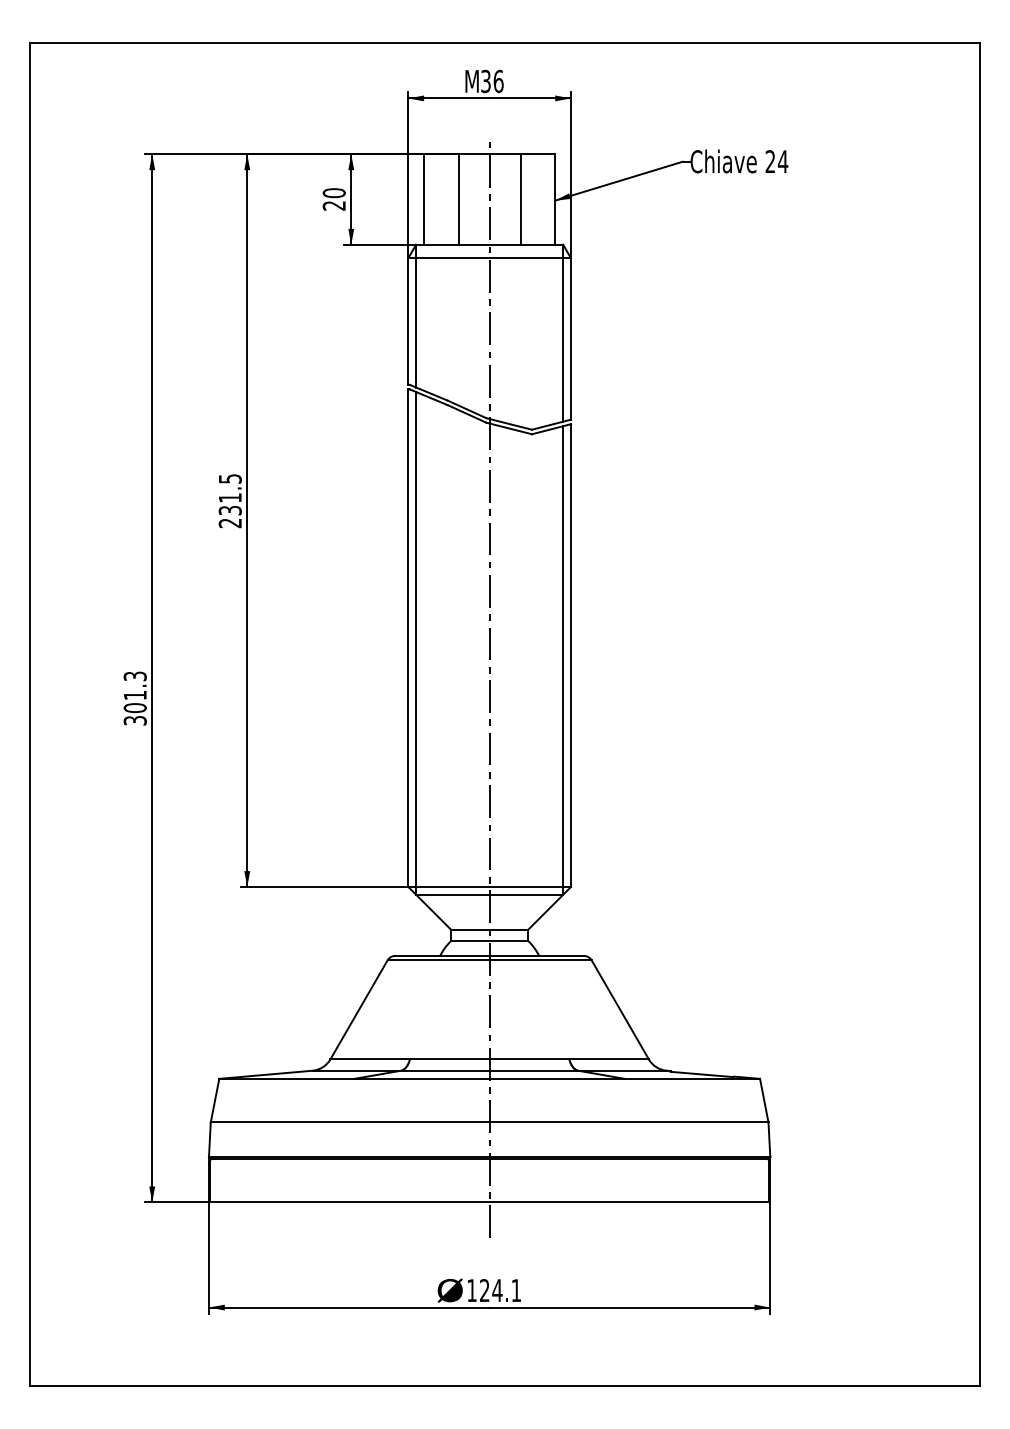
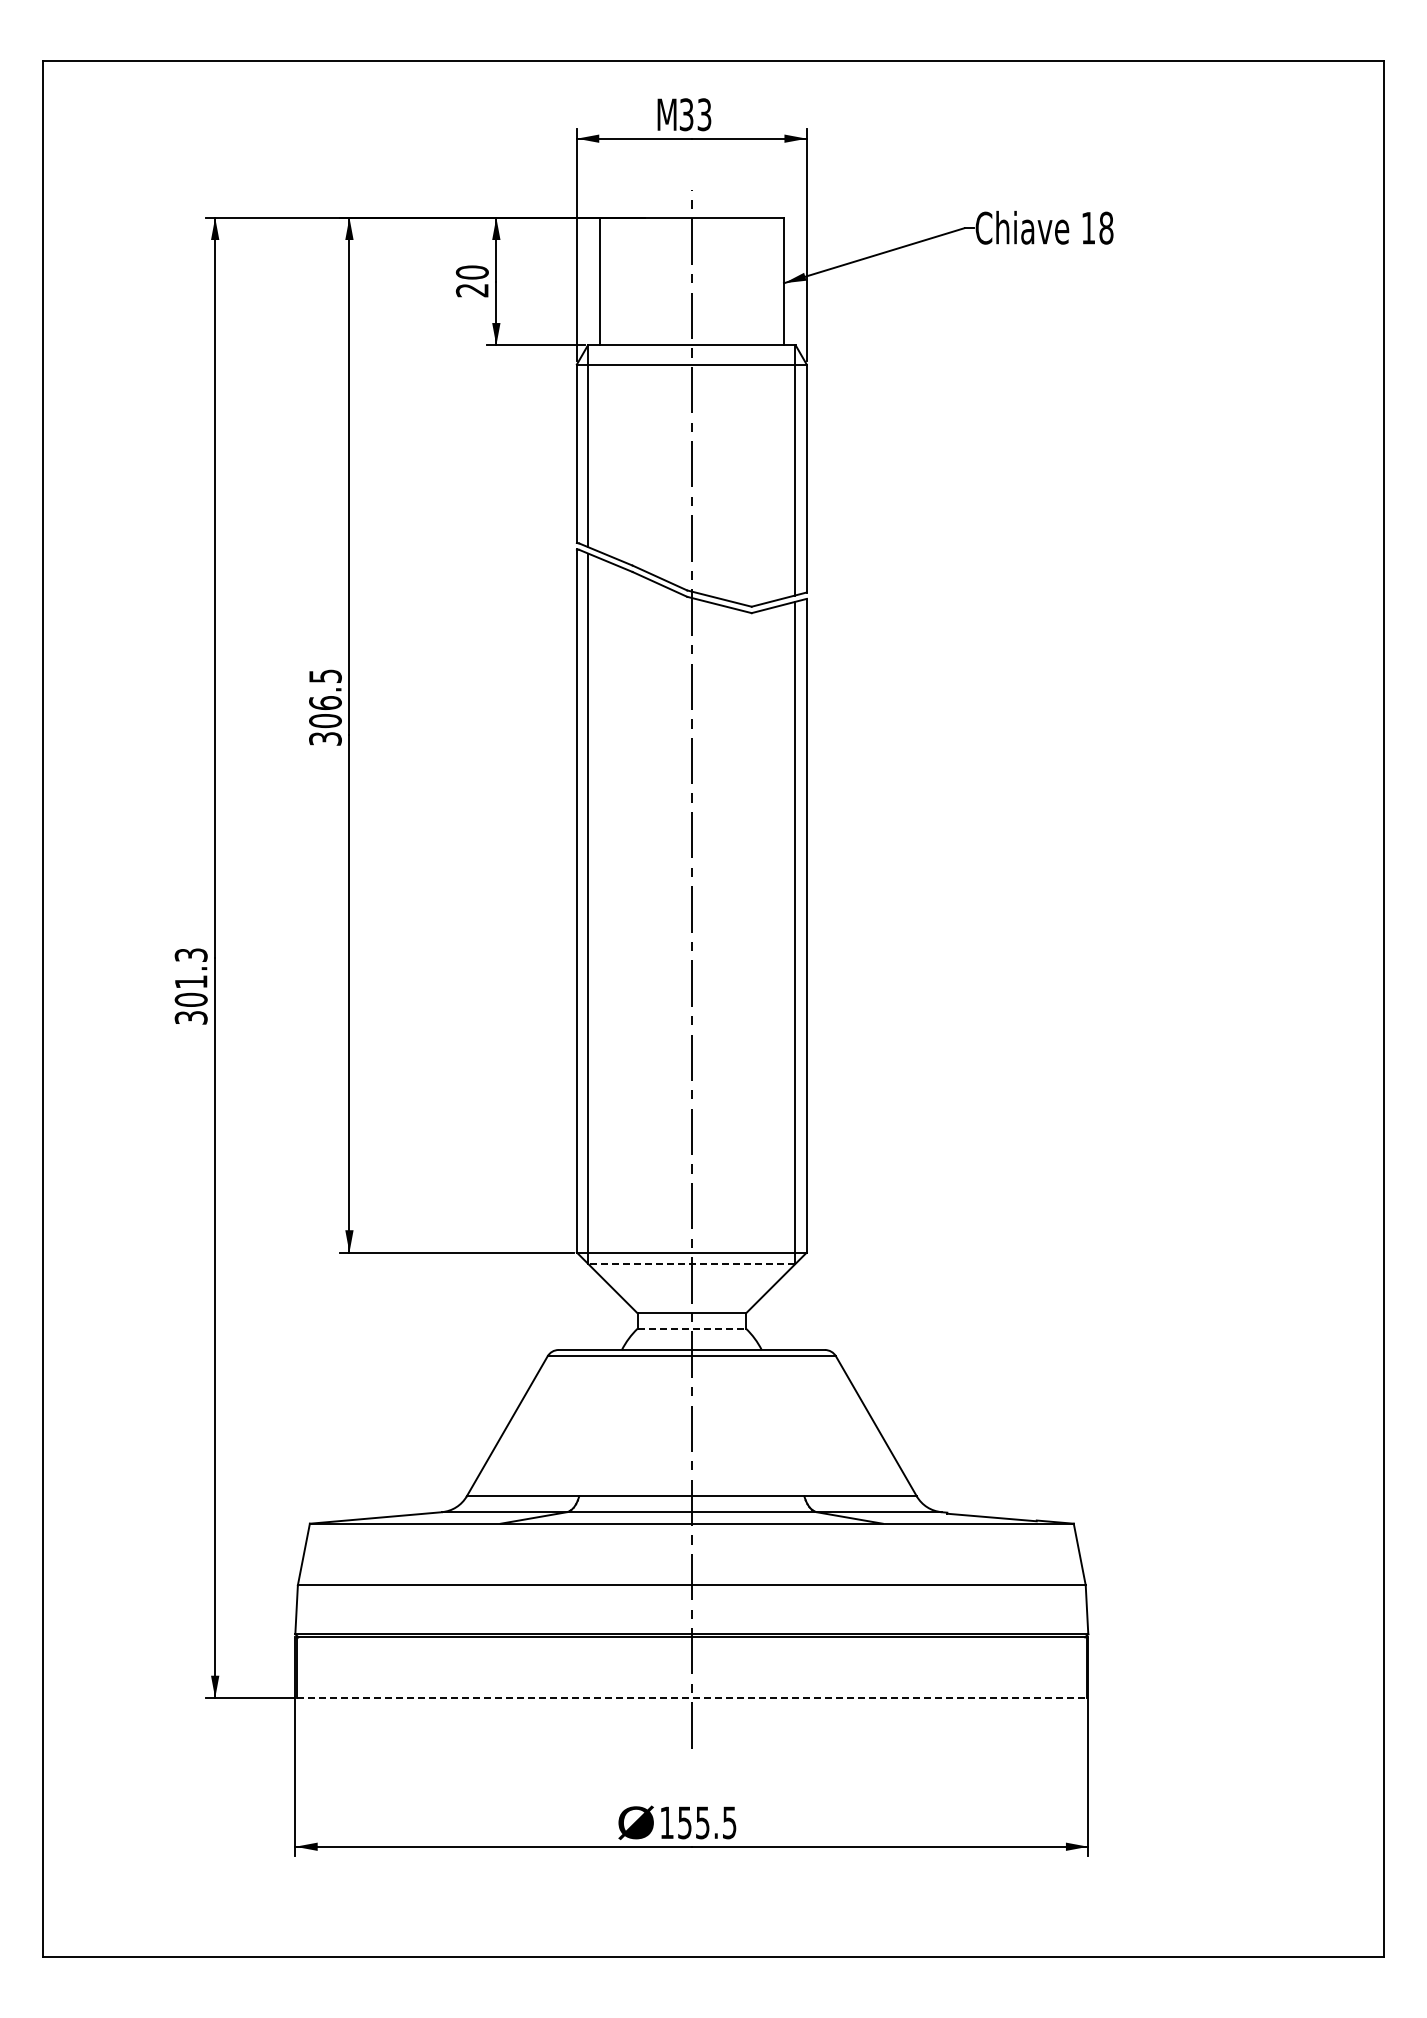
text: (498, 81) -> (704, 114), 36 -> 33
text: (776, 161) -> (1097, 227), 24 -> 18
line: (458, 199) -> (648, 281), removed
line: (520, 199) -> (735, 281), removed
text: (230, 510) -> (325, 720), 231.5 -> 306.5
line: (489, 895) -> (691, 1264), solid -> dashed
line: (490, 940) -> (692, 1328), solid -> dashed
line: (489, 1202) -> (691, 1698), solid -> dashed
text: (500, 1290) -> (707, 1822), 124.1 -> 155.5

